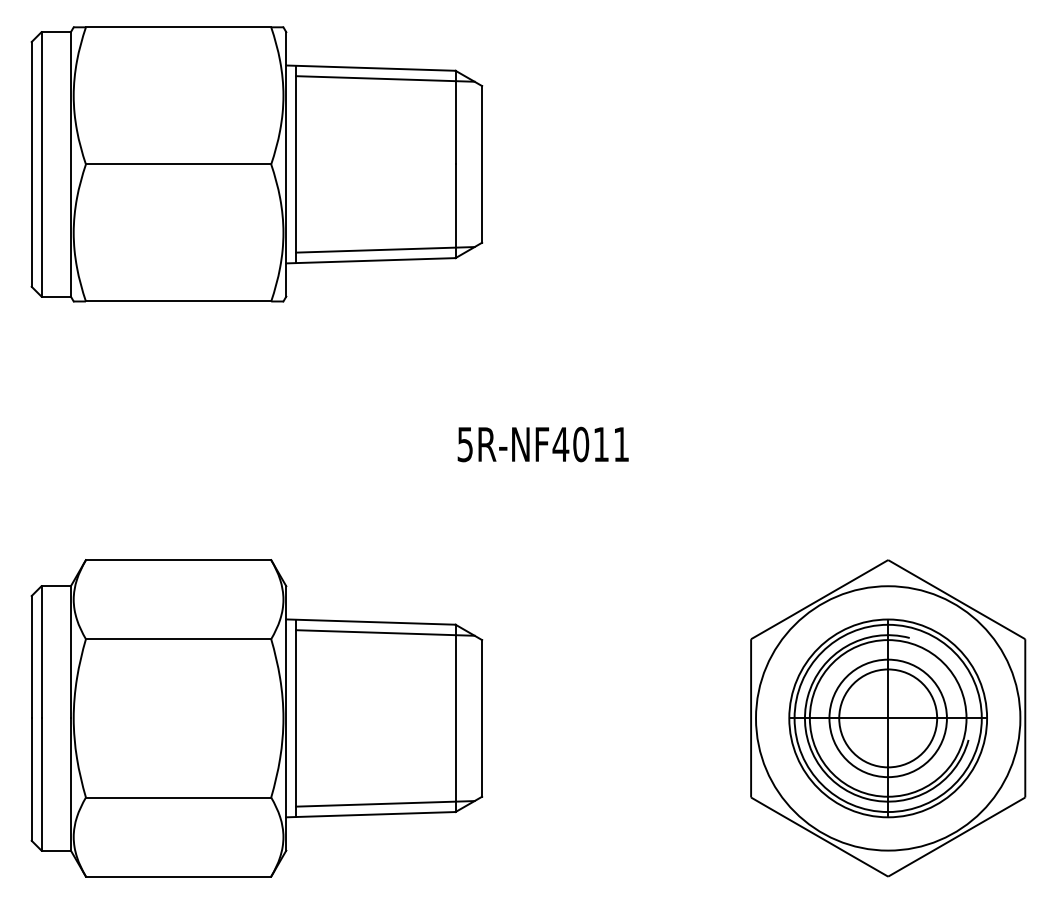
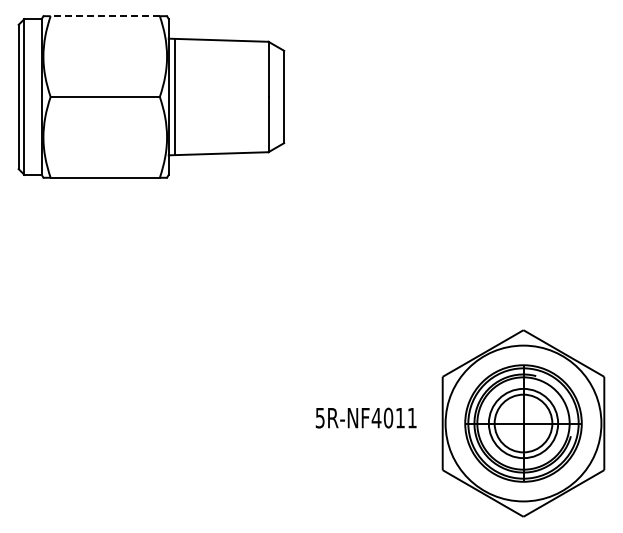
line: (179, 27) -> (105, 16), solid -> dashed
line: (384, 78) -> (226, 46), removed
line: (384, 248) -> (226, 146), removed
text: (542, 443) -> (365, 417), moved
part: (257, 718) -> (151, 423), removed

